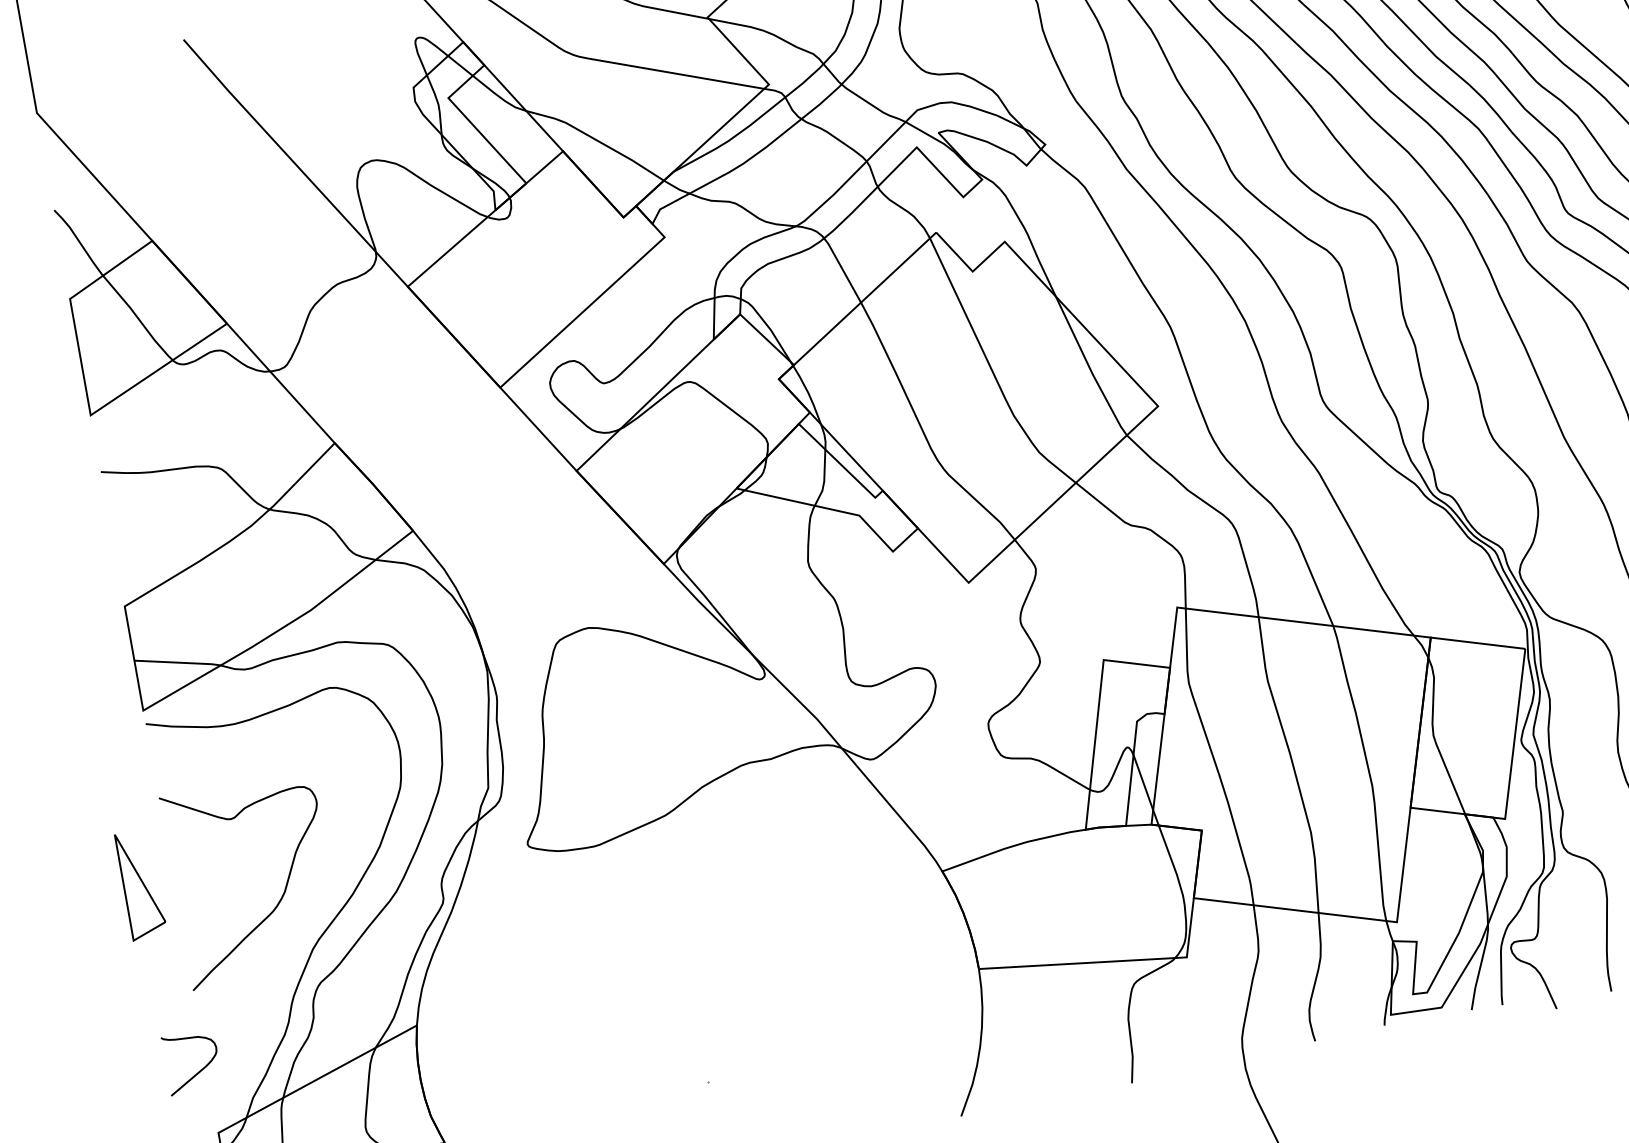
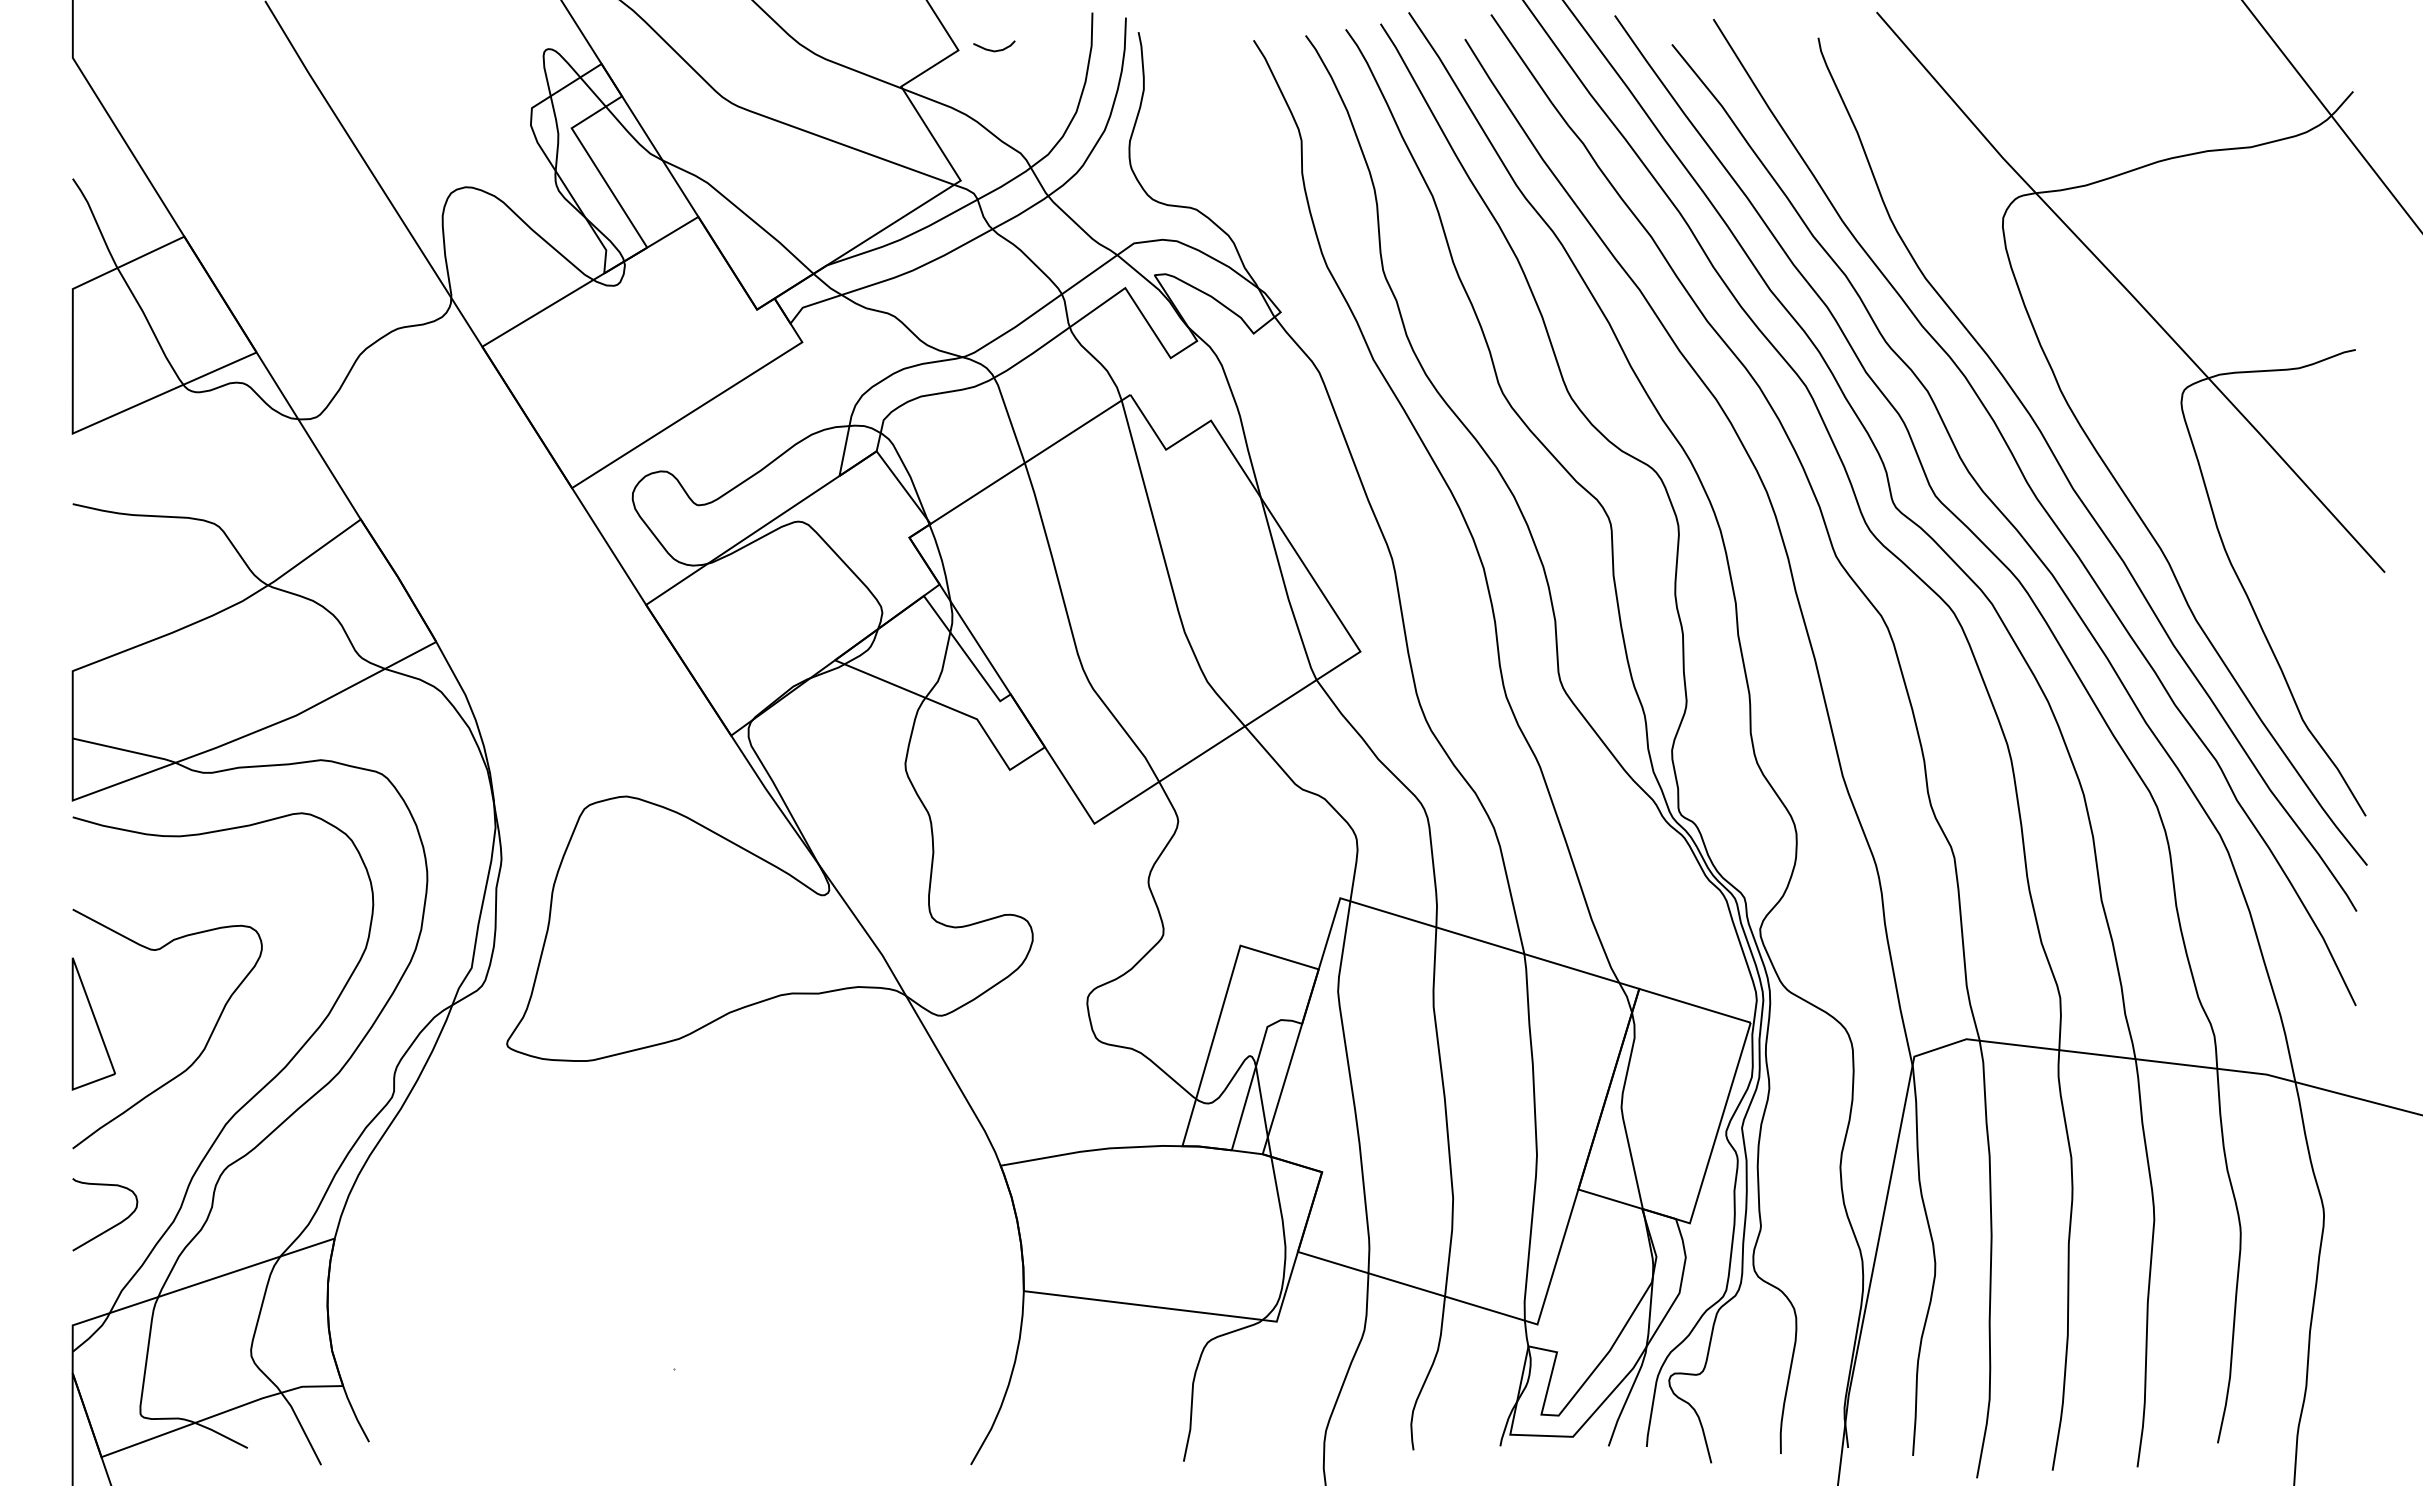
part: (140, 884) -> (93, 1023), moved
curve: (200, 1069) -> (113, 1225), moved

